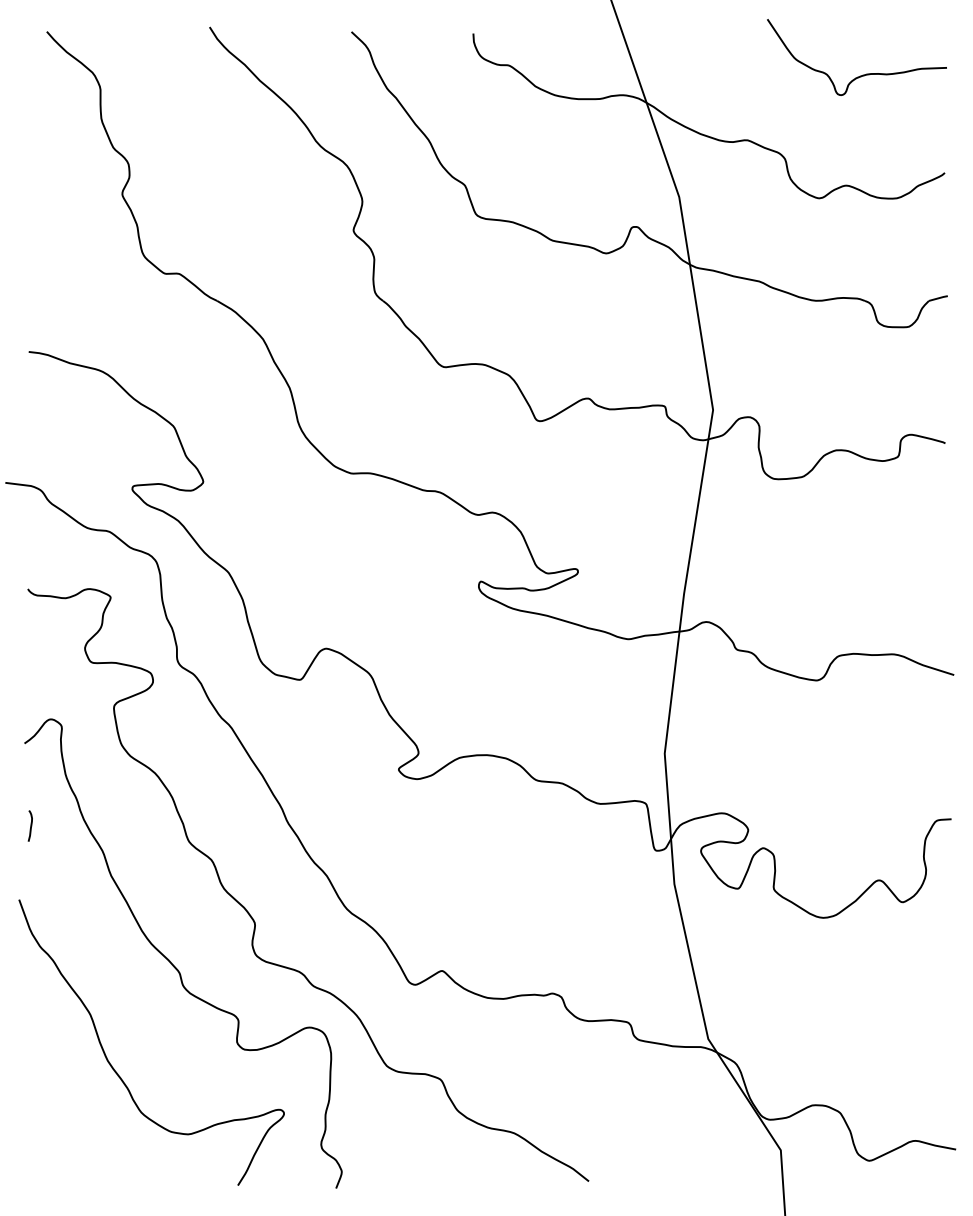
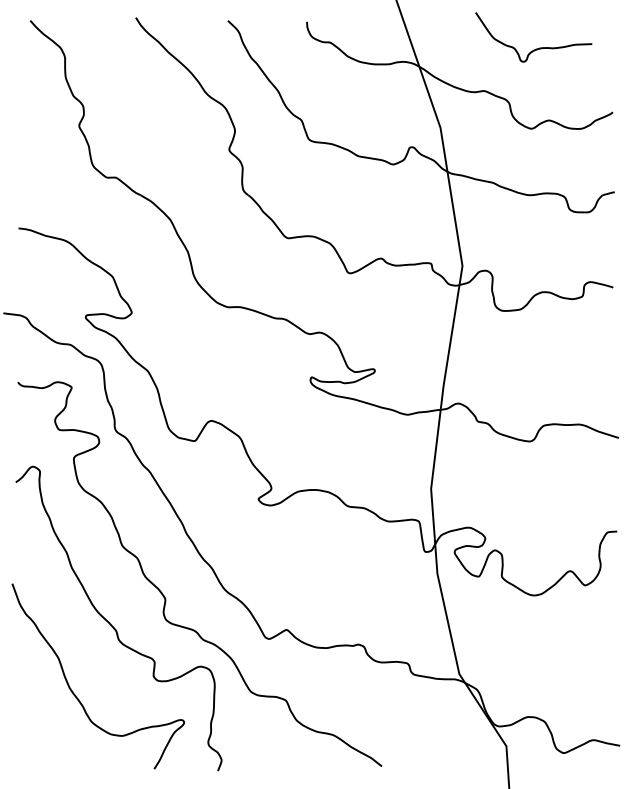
curve: (861, 74) -> (536, 48), moved
curve: (30, 825) -> (19, 535), removed

